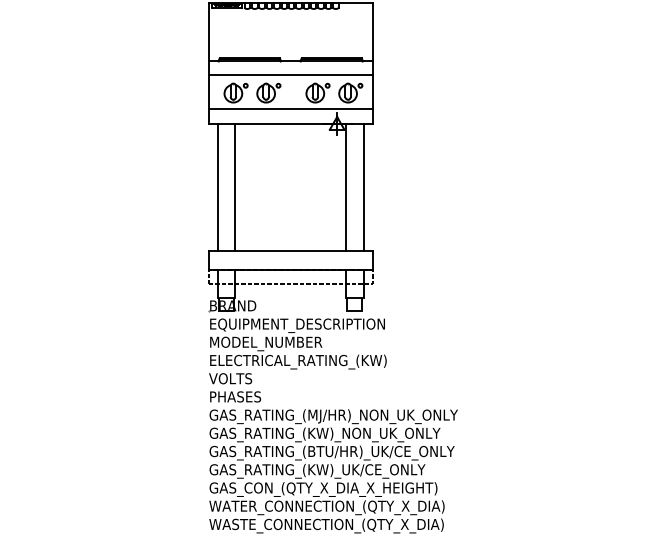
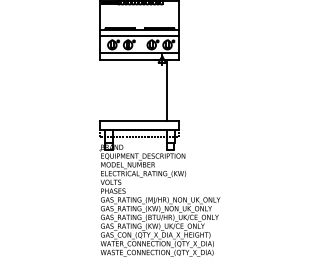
line: (217, 185) -> (104, 89), removed
line: (235, 185) -> (113, 89), removed
line: (362, 185) -> (174, 89), removed

